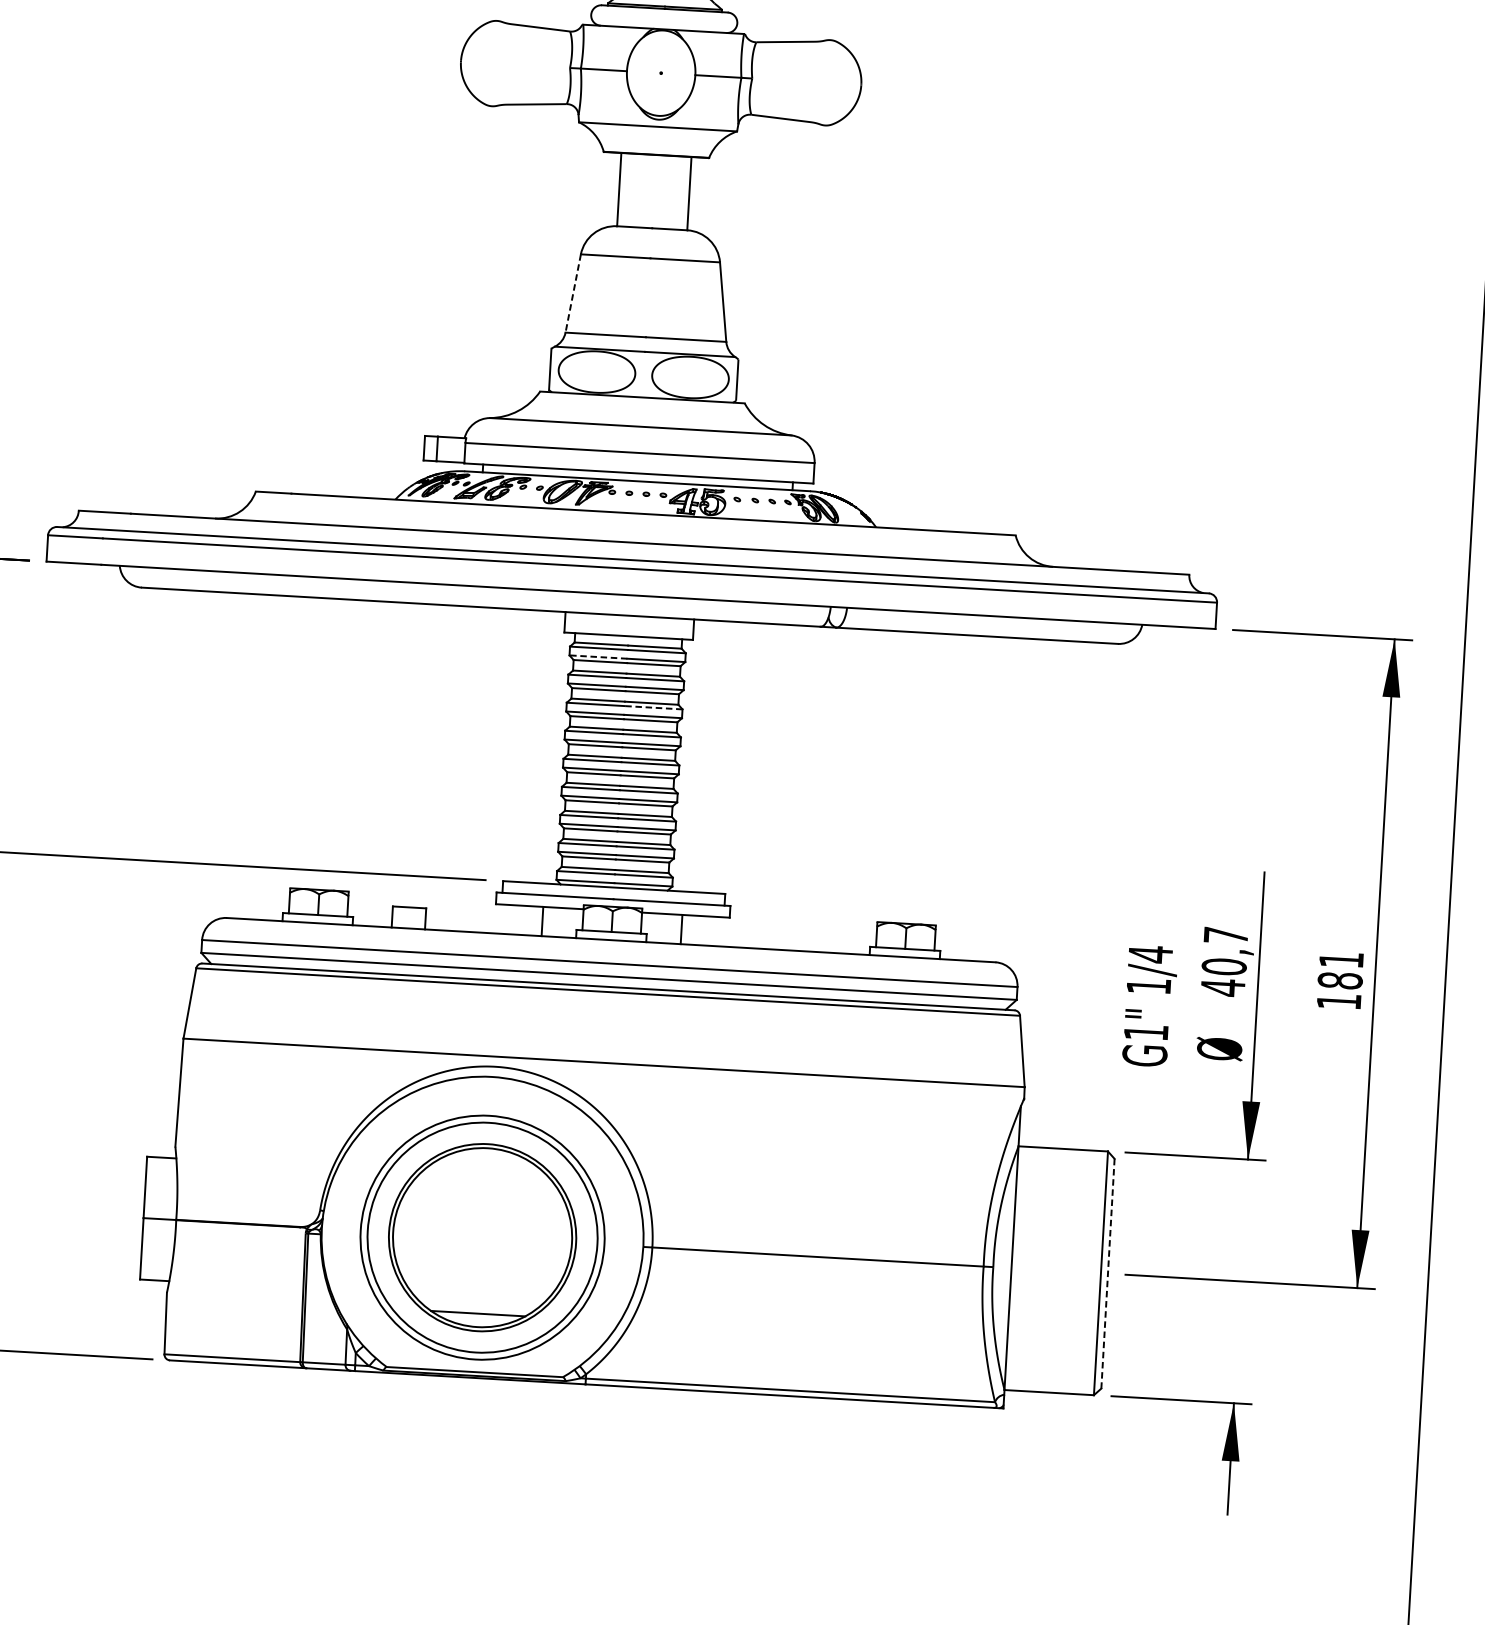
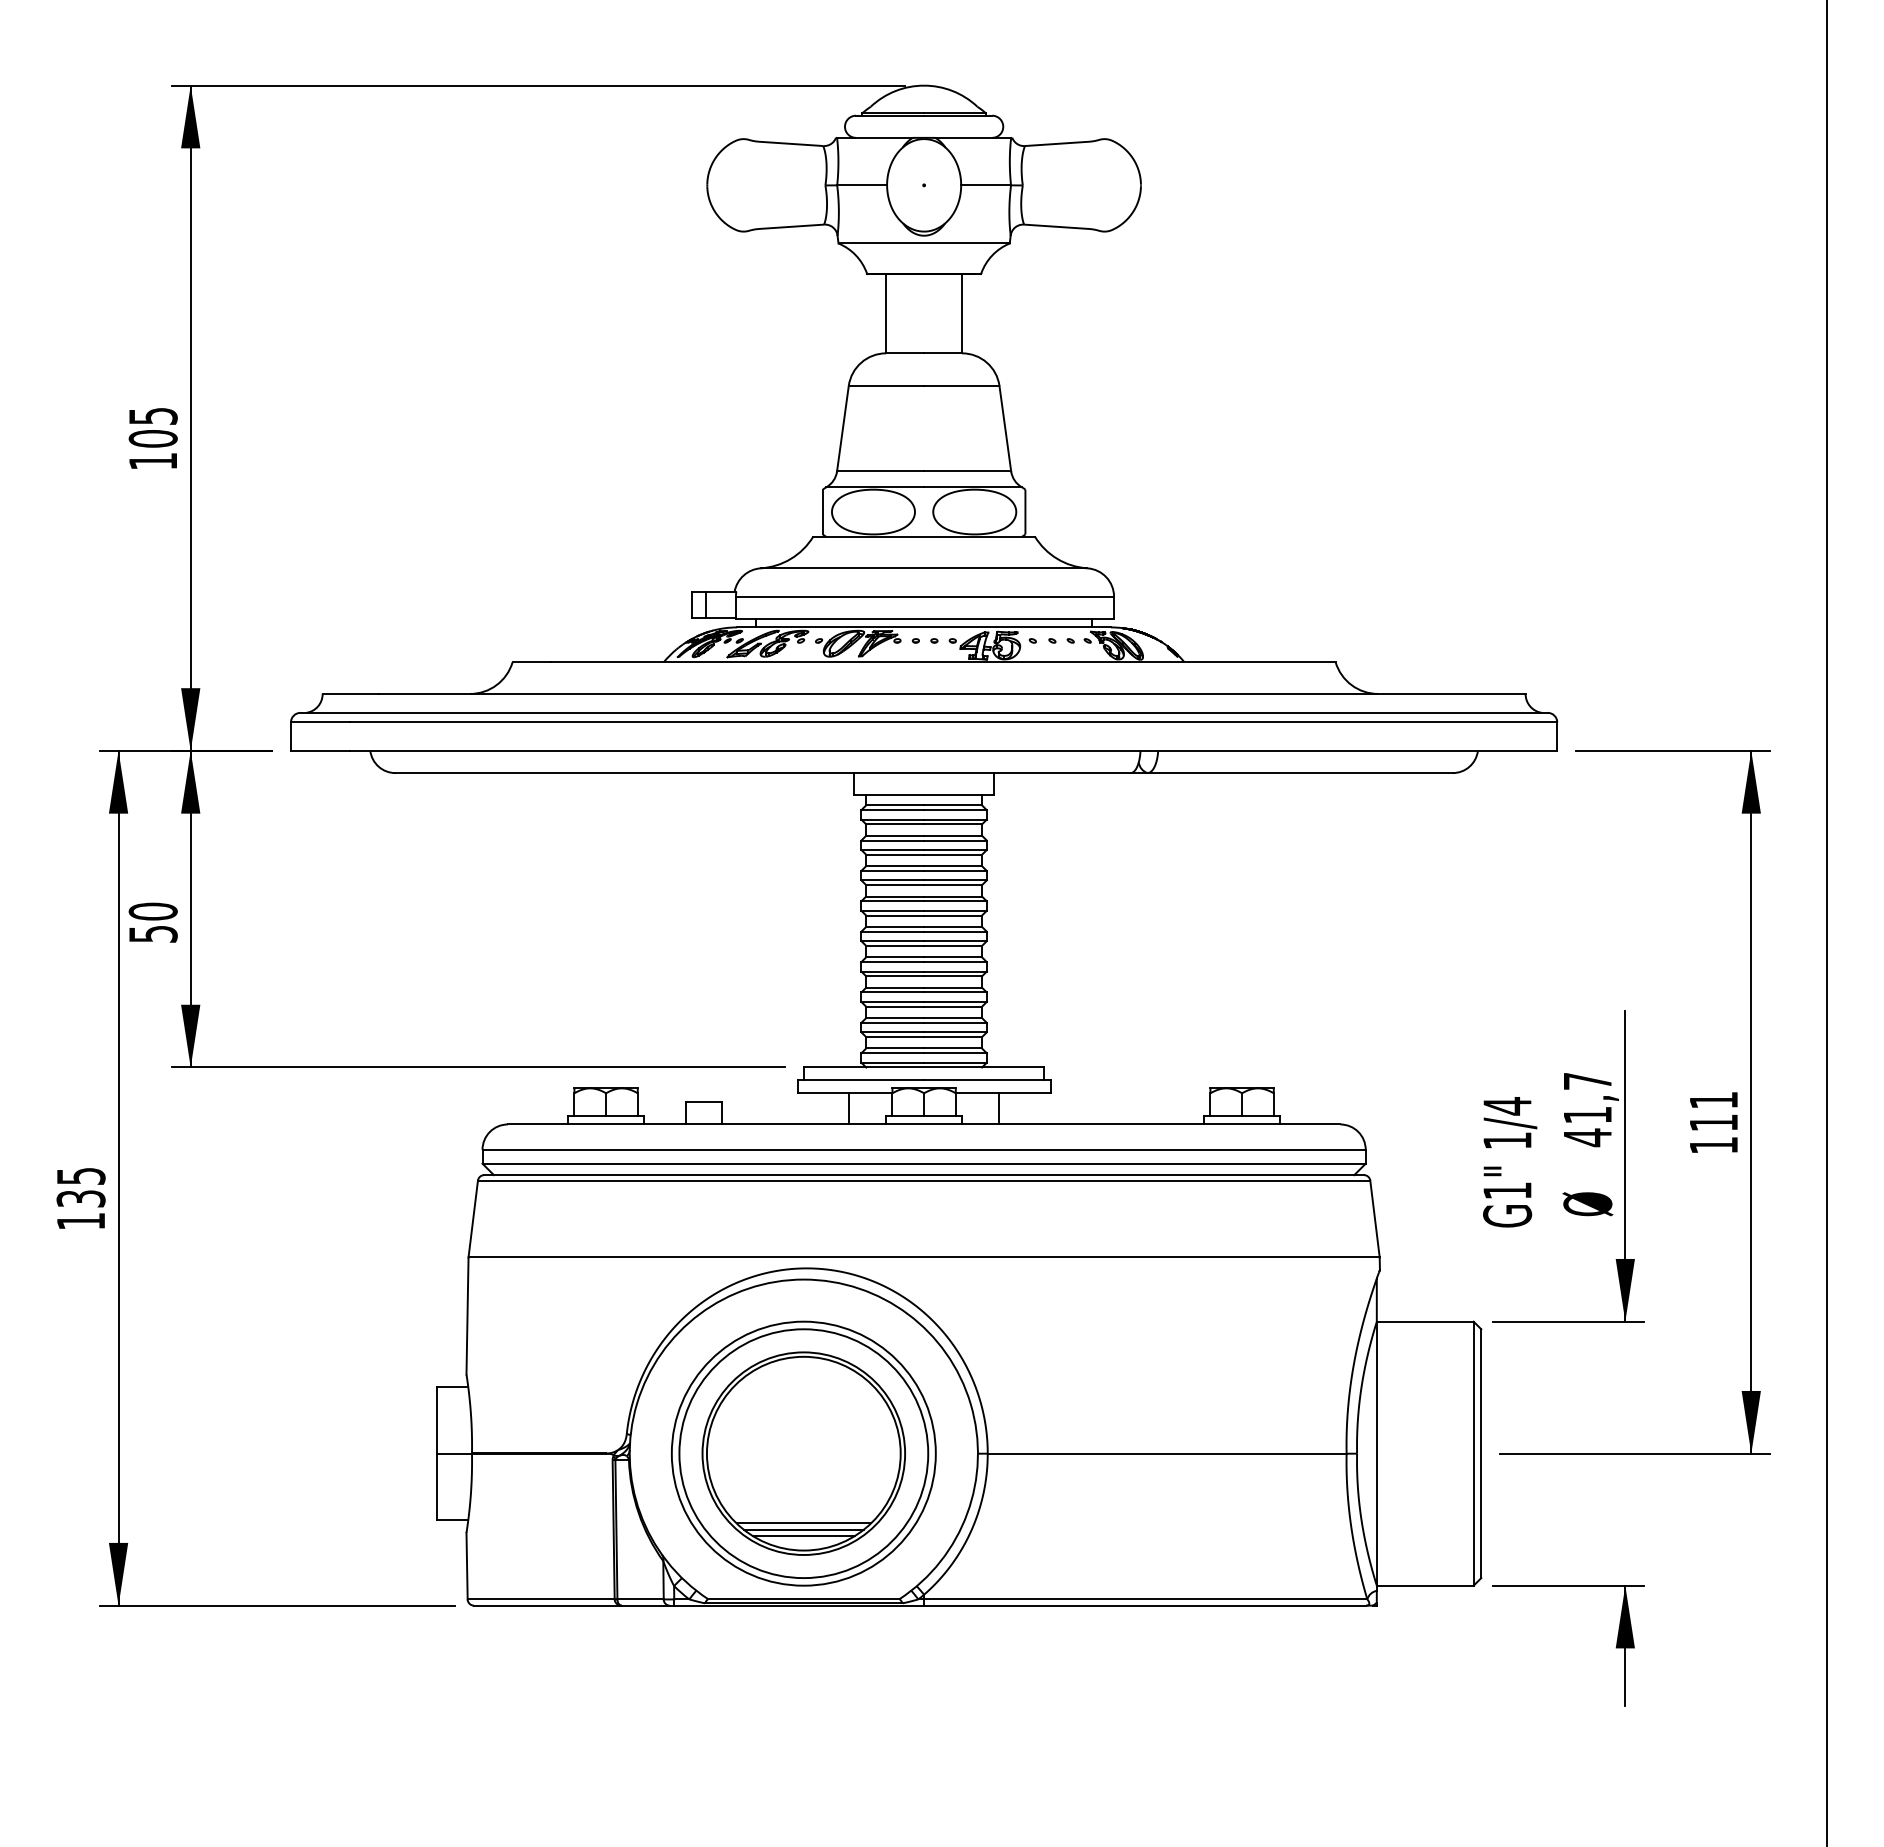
line: (572, 294) -> (842, 429), dashed -> solid
line: (598, 656) -> (892, 819), dashed -> solid
line: (652, 707) -> (954, 870), dashed -> solid
text: (1224, 966) -> (1587, 1114), 40,7 -> 41,7
text: (1339, 980) -> (1713, 1122), 181 -> 111
line: (1108, 1274) -> (1481, 1454), dashed -> solid
line: (478, 1302) -> (803, 1523), added
line: (478, 1307) -> (803, 1529), added

